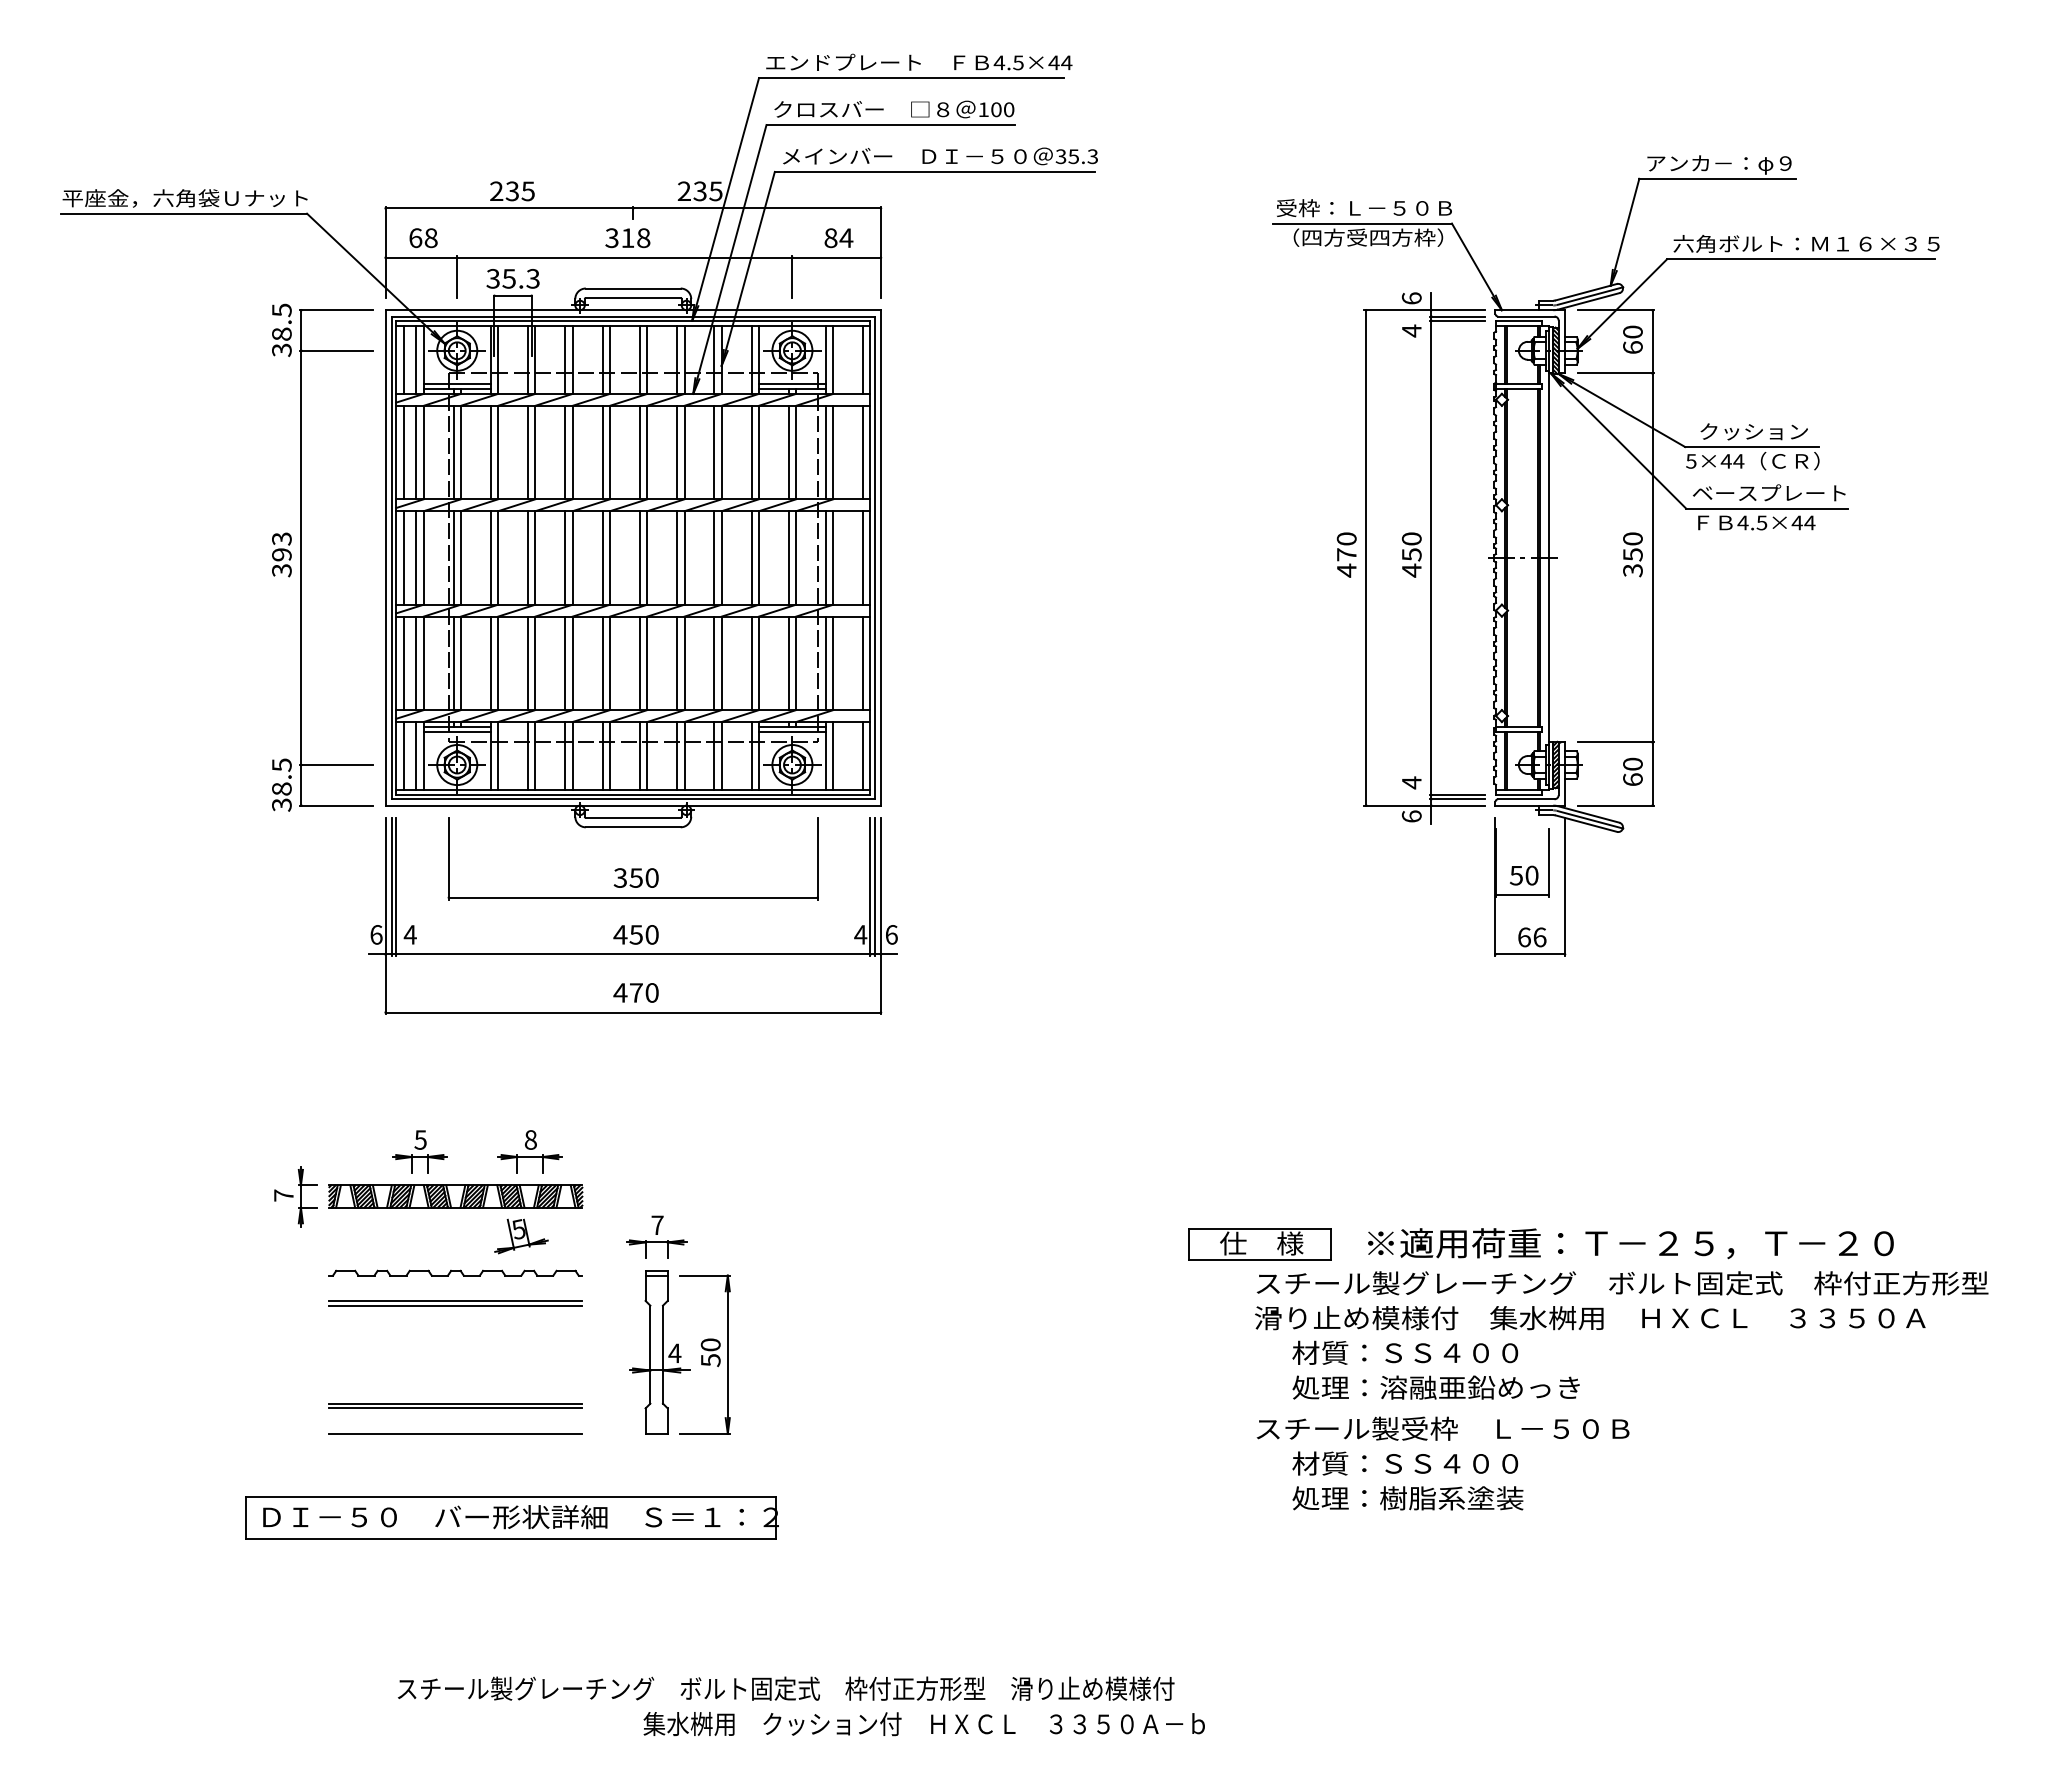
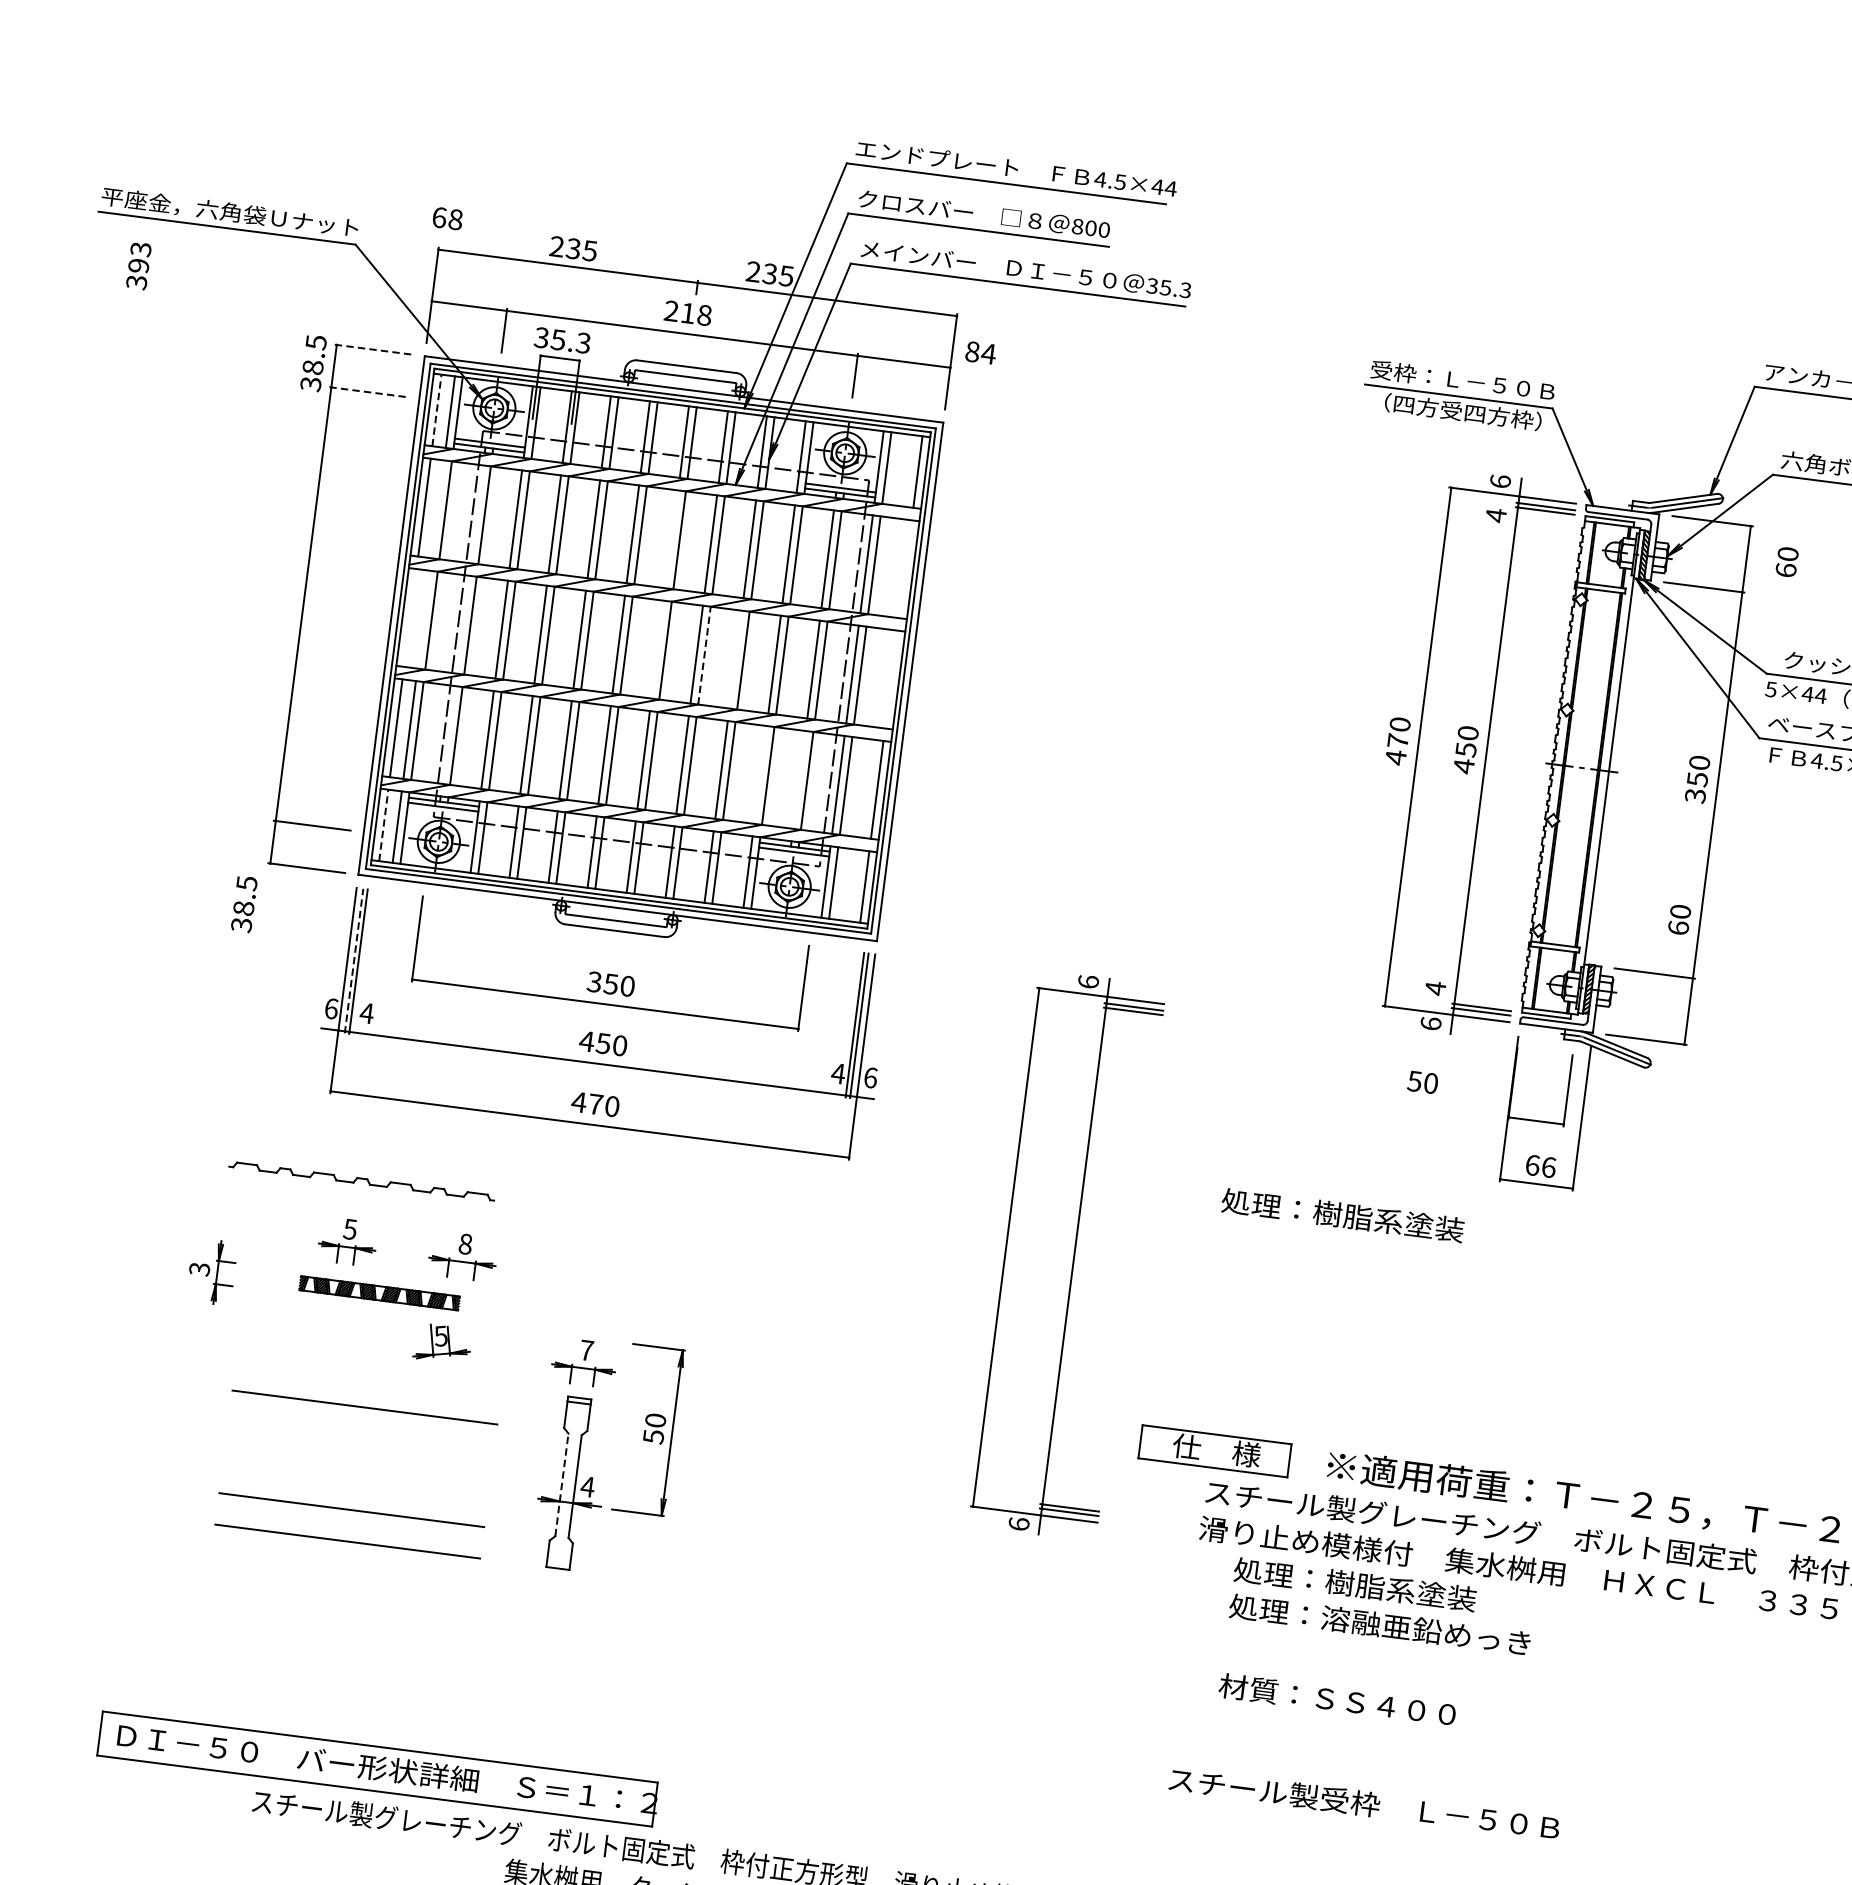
text: (983, 109) -> (1077, 226), 100 -> 800
text: (423, 238) -> (447, 219), moved
text: (611, 238) -> (670, 311), 318 -> 218
text: (838, 238) -> (980, 353), moved
line: (336, 310) -> (373, 349), solid -> dashed
text: (1632, 339) -> (1786, 561), moved
line: (336, 350) -> (368, 391), solid -> dashed
line: (403, 359) -> (436, 410), solid -> dashed
line: (416, 452) -> (438, 509), removed
line: (453, 452) -> (476, 514), removed
line: (639, 452) -> (671, 539), removed
line: (863, 452) -> (905, 569), removed
text: (281, 554) -> (138, 265), moved
line: (403, 557) -> (410, 617), removed
line: (416, 557) -> (424, 619), removed
line: (453, 557) -> (462, 624), removed
line: (639, 557) -> (657, 649), removed
line: (684, 557) -> (704, 655), solid -> dashed
line: (714, 557) -> (735, 659), removed
line: (863, 557) -> (891, 679), removed
line: (453, 663) -> (448, 735), removed
line: (751, 663) -> (760, 775), removed
line: (788, 663) -> (799, 780), removed
line: (403, 755) -> (383, 824), solid -> dashed
text: (1632, 771) -> (1679, 919), moved
text: (281, 784) -> (243, 903), moved
text: (1524, 875) -> (1423, 1082), moved
line: (391, 886) -> (353, 960), solid -> dashed
part: (1097, 1078) -> (1066, 1255), added
text: (283, 1195) -> (199, 1269), 7 -> 3
part: (455, 1196) -> (379, 1293), size x0.6
part: (455, 1272) -> (361, 1180), moved
line: (455, 1300) -> (365, 1402), removed
text: (1407, 1352) -> (1354, 1584), 材質：ＳＳ４００ -> 処理：樹脂系塗装
line: (650, 1354) -> (562, 1484), solid -> dashed
part: (704, 1354) -> (647, 1429), moved
line: (455, 1408) -> (350, 1515), removed
text: (1442, 1428) -> (1363, 1803), moved
text: (1407, 1498) -> (1342, 1215), moved
part: (511, 1517) -> (377, 1768), moved

